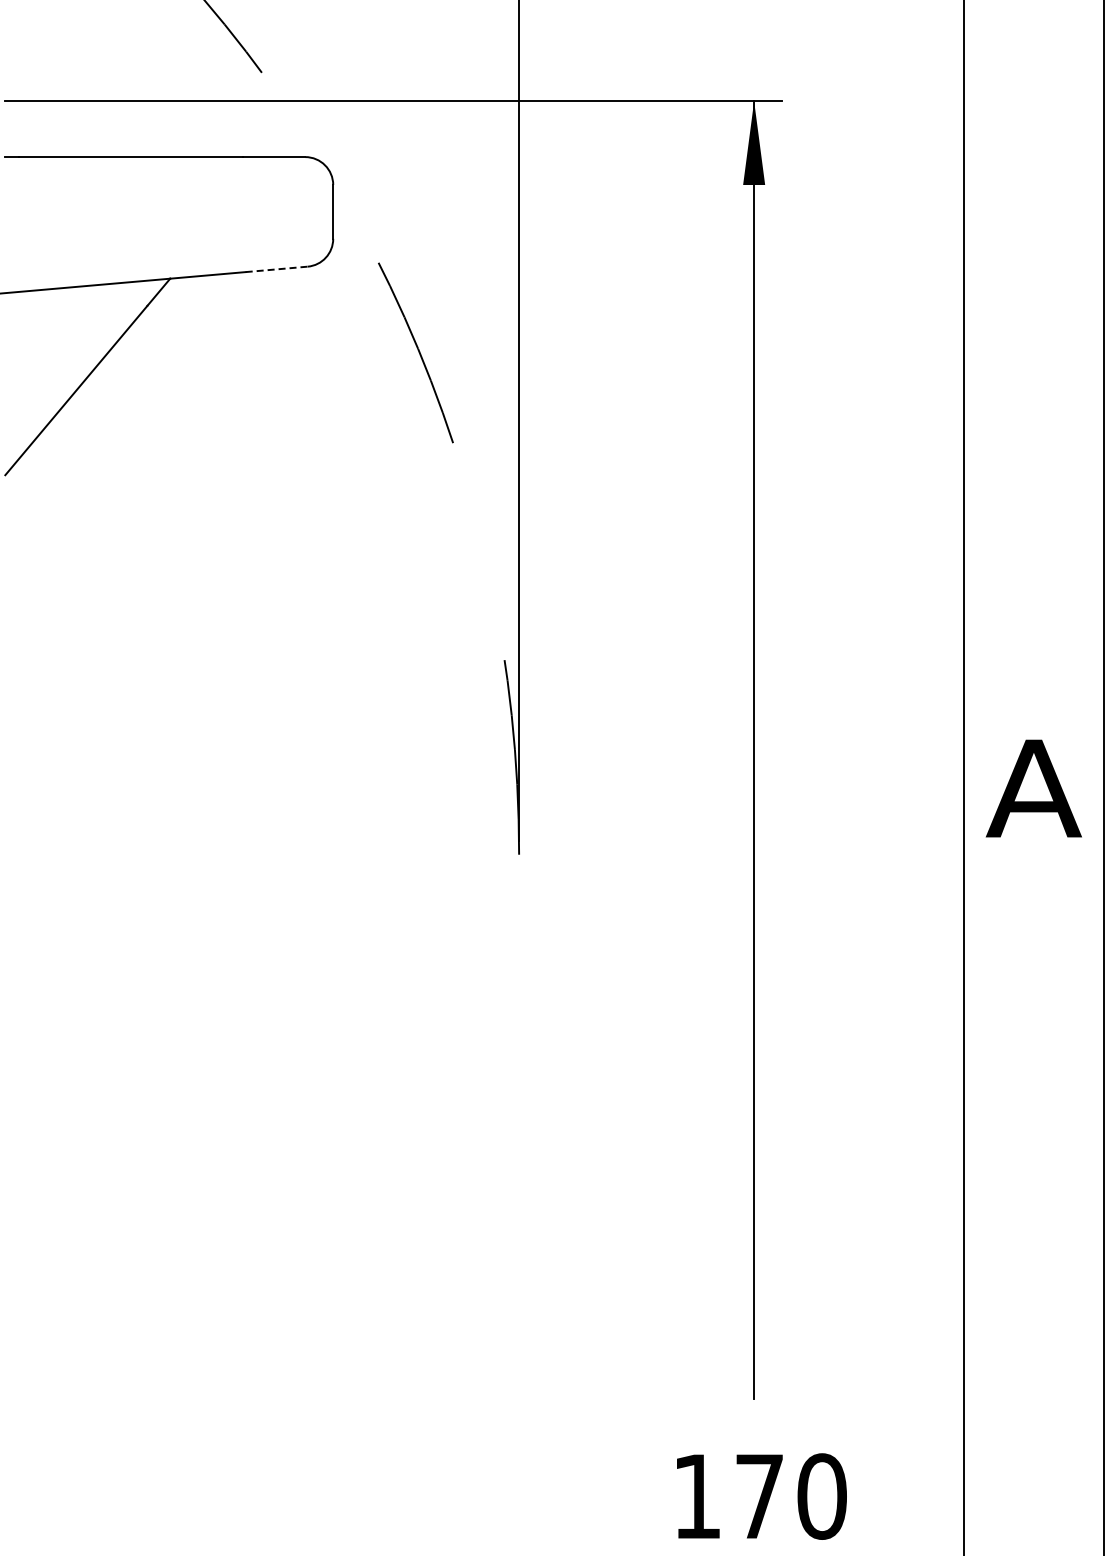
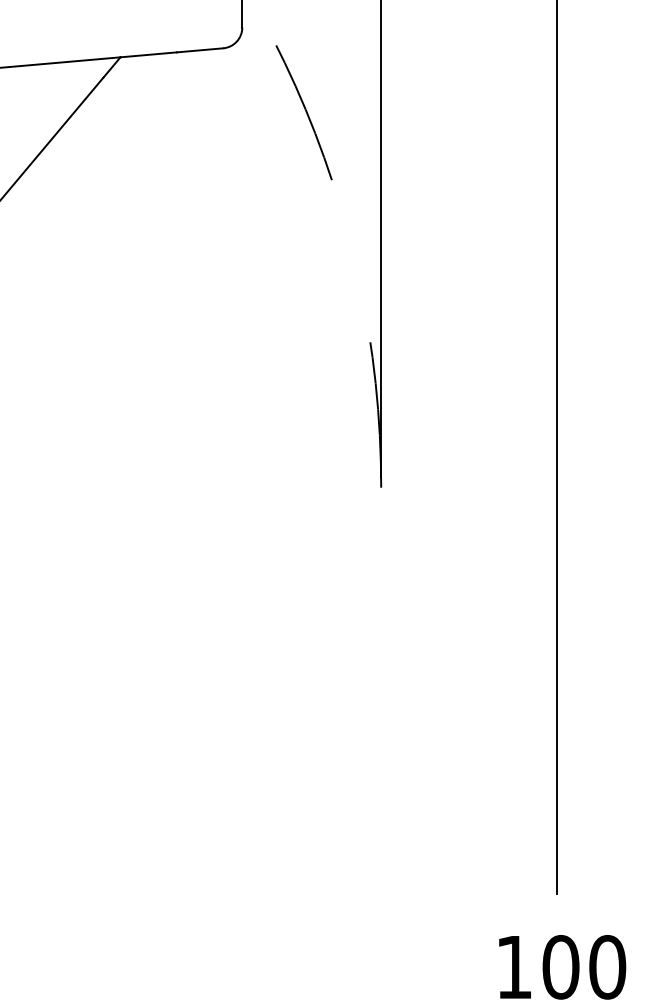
line: (277, 269) -> (200, 50), dashed -> solid
text: (759, 1496) -> (560, 967), 170 -> 100

